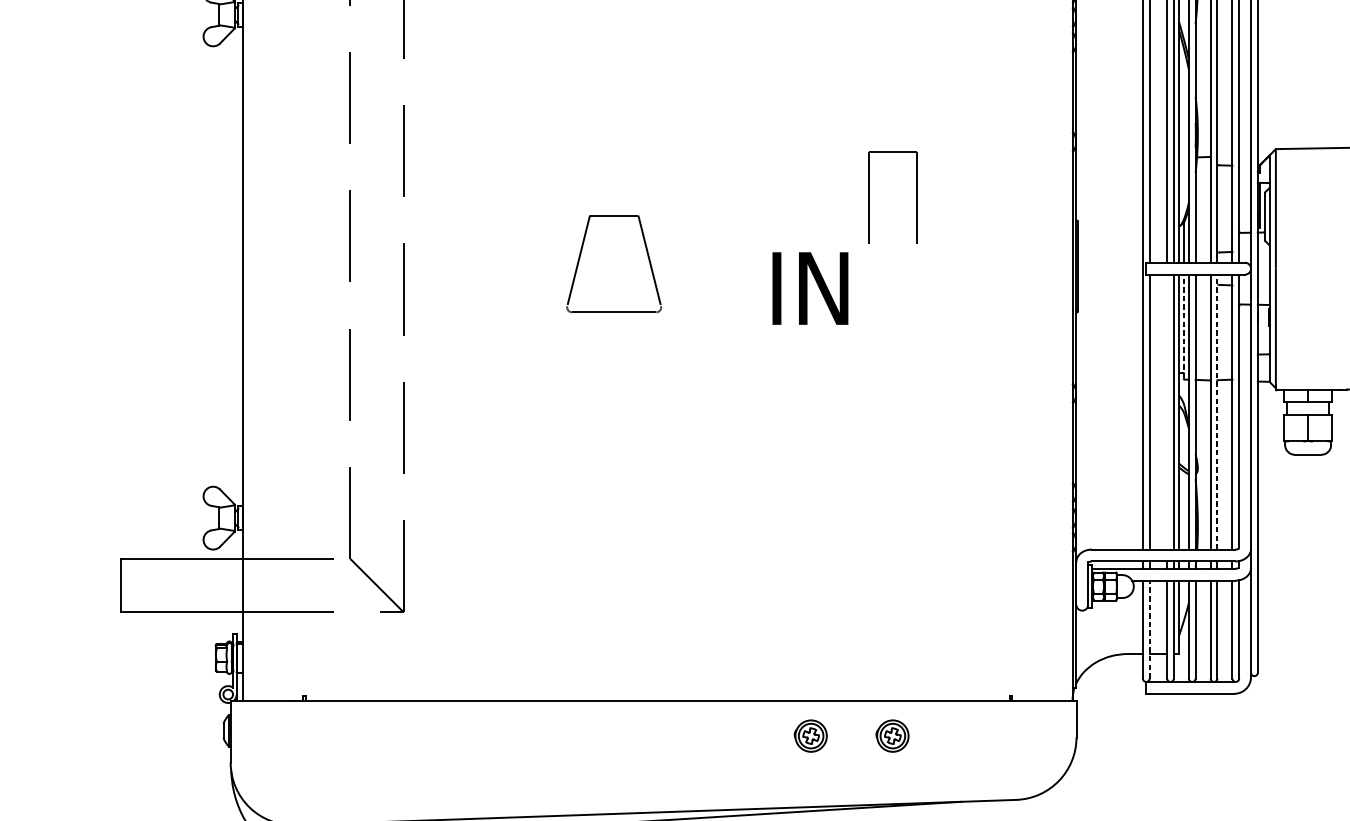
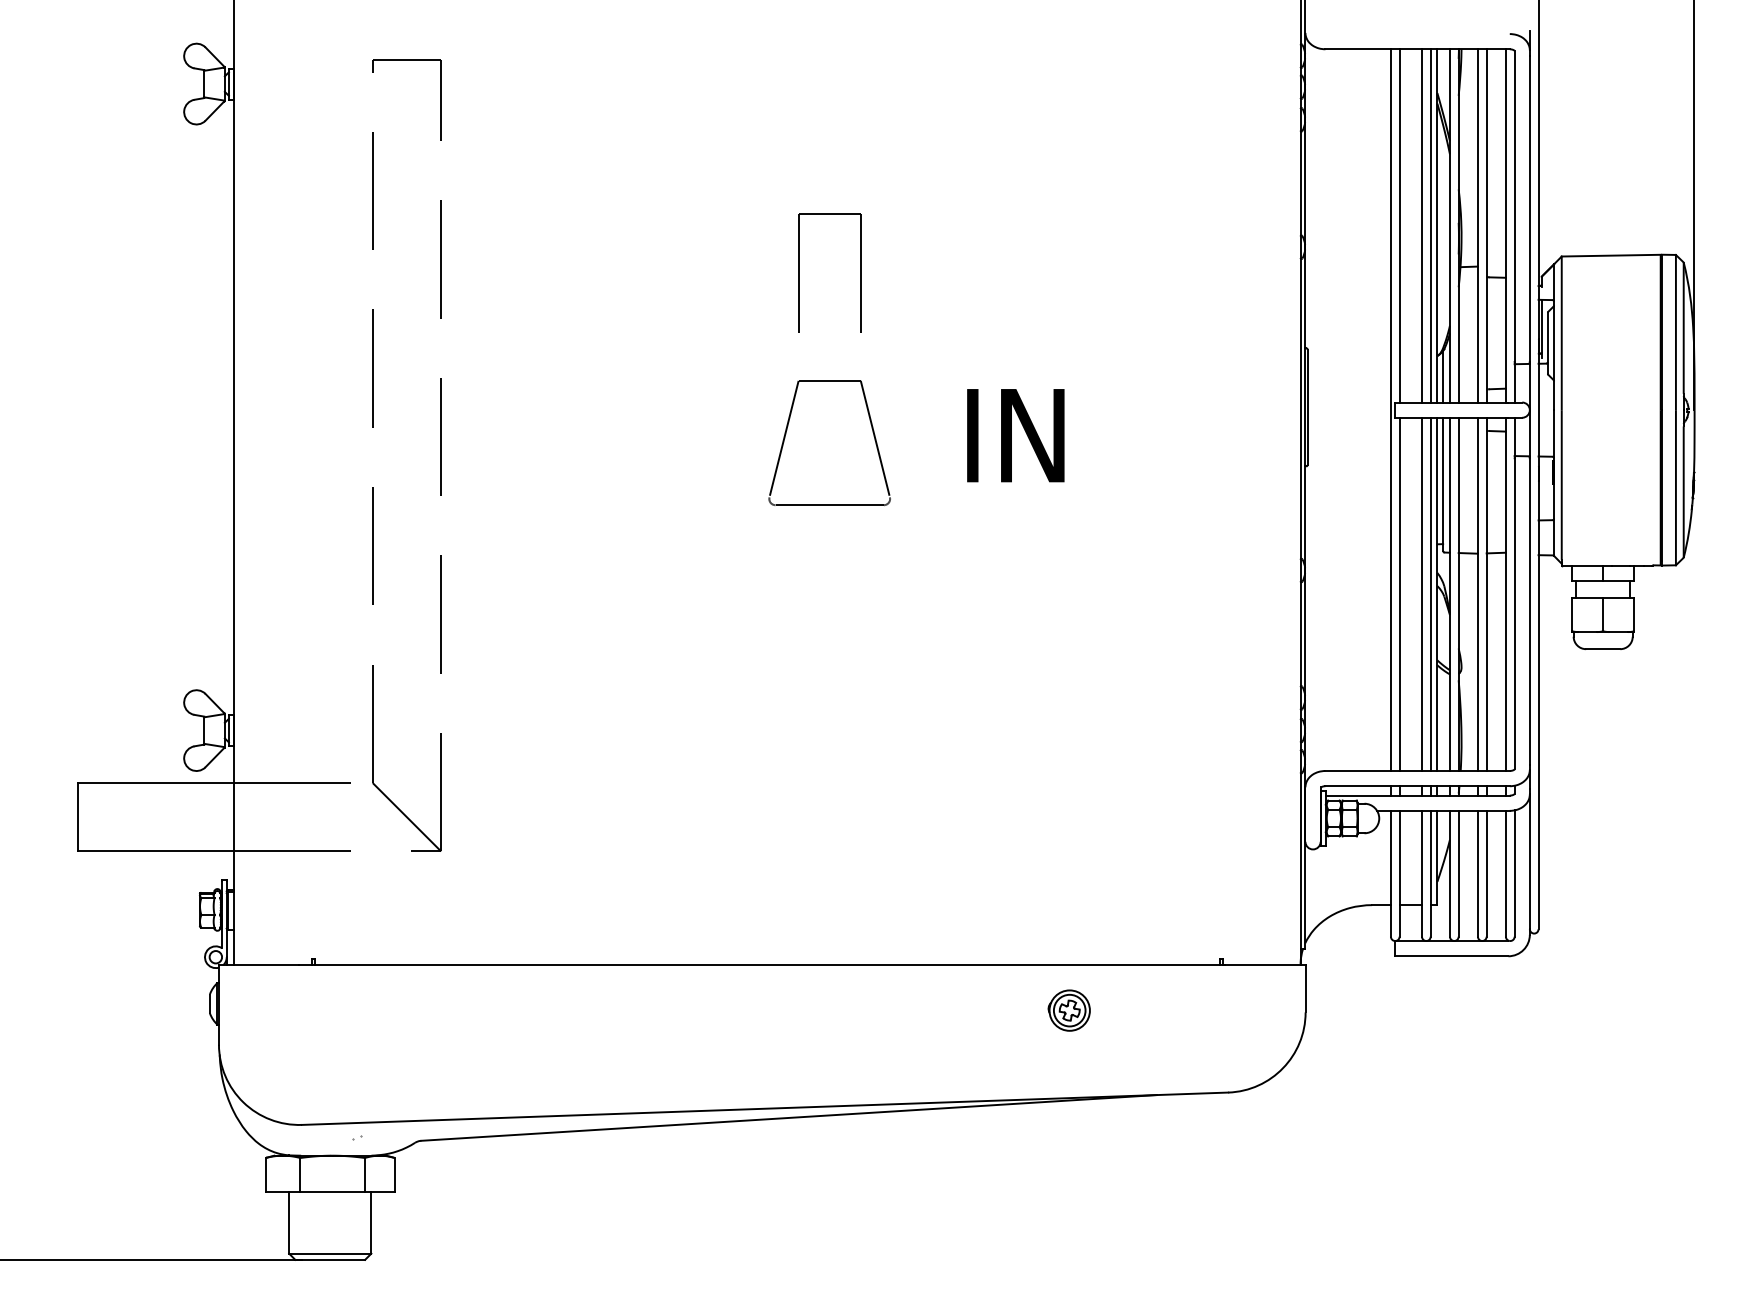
part: (869, 197) -> (799, 272), moved
part: (580, 257) -> (786, 434), moved
text: (810, 288) -> (1015, 435), moved
line: (1183, 326) -> (1443, 484), dashed -> solid
line: (1166, 411) -> (1421, 593), added
line: (1217, 412) -> (1486, 594), dashed -> solid
line: (1149, 629) -> (1399, 873), dashed -> solid
part: (810, 736) -> (963, 1010), removed

